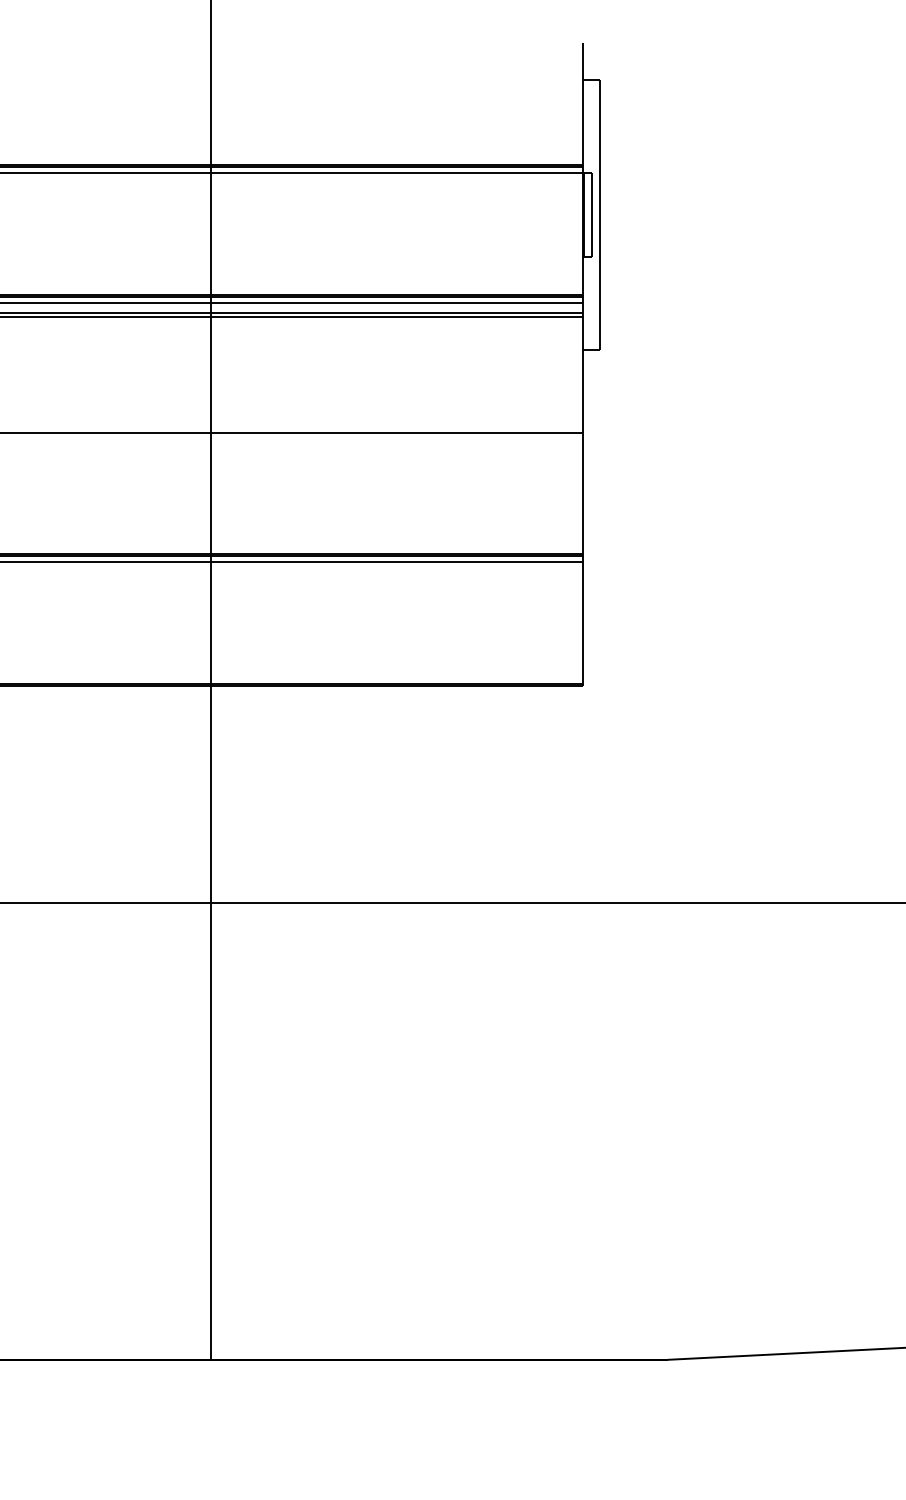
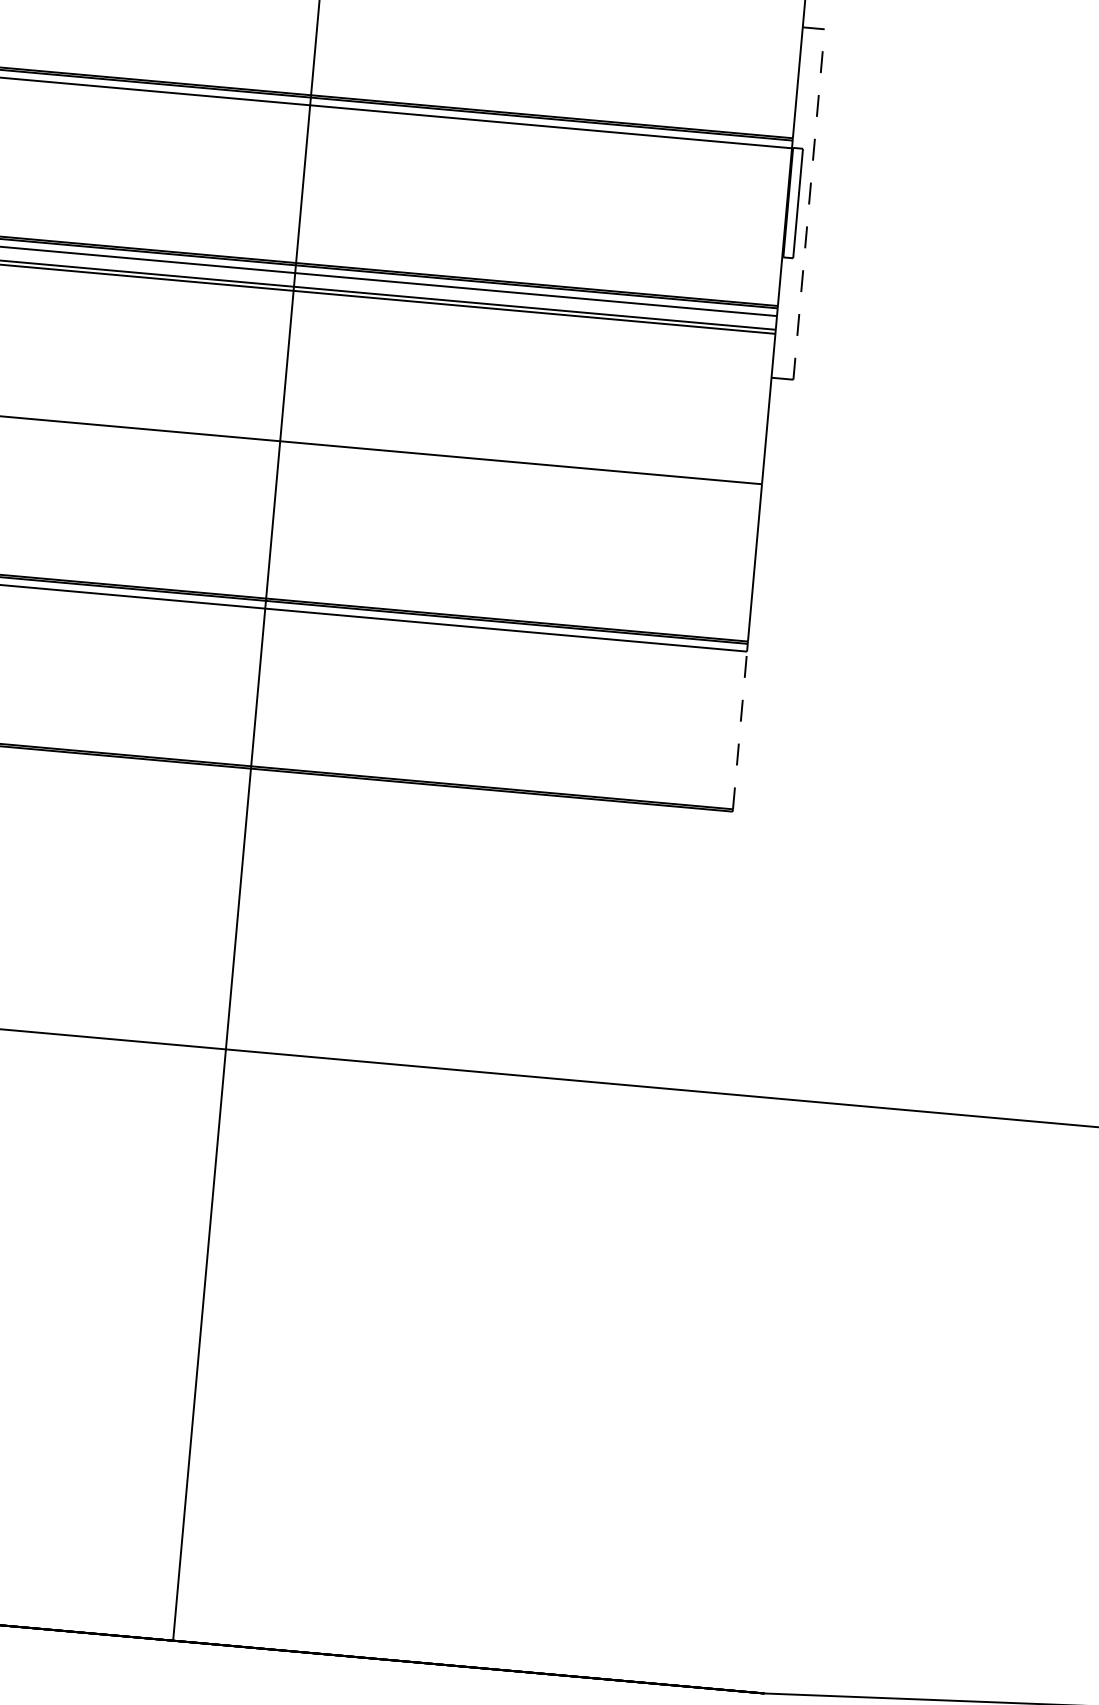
line: (600, 214) -> (809, 203), solid -> dashed
line: (583, 623) -> (740, 731), solid -> dashed

